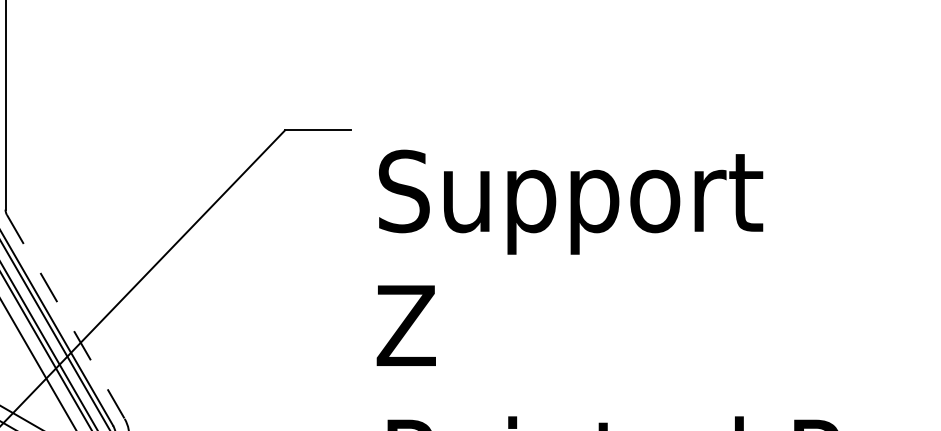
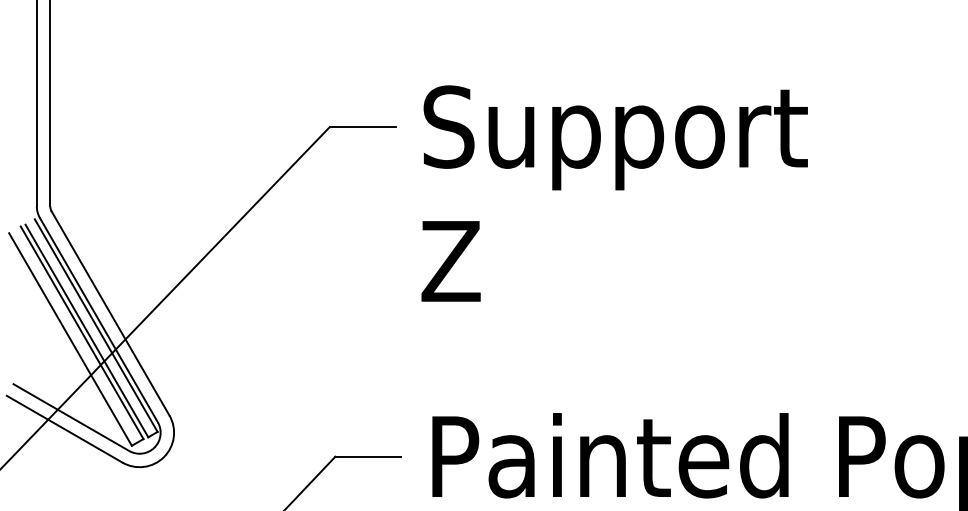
text: (569, 257) -> (614, 193), moved
line: (65, 316) -> (110, 313), dashed -> solid

